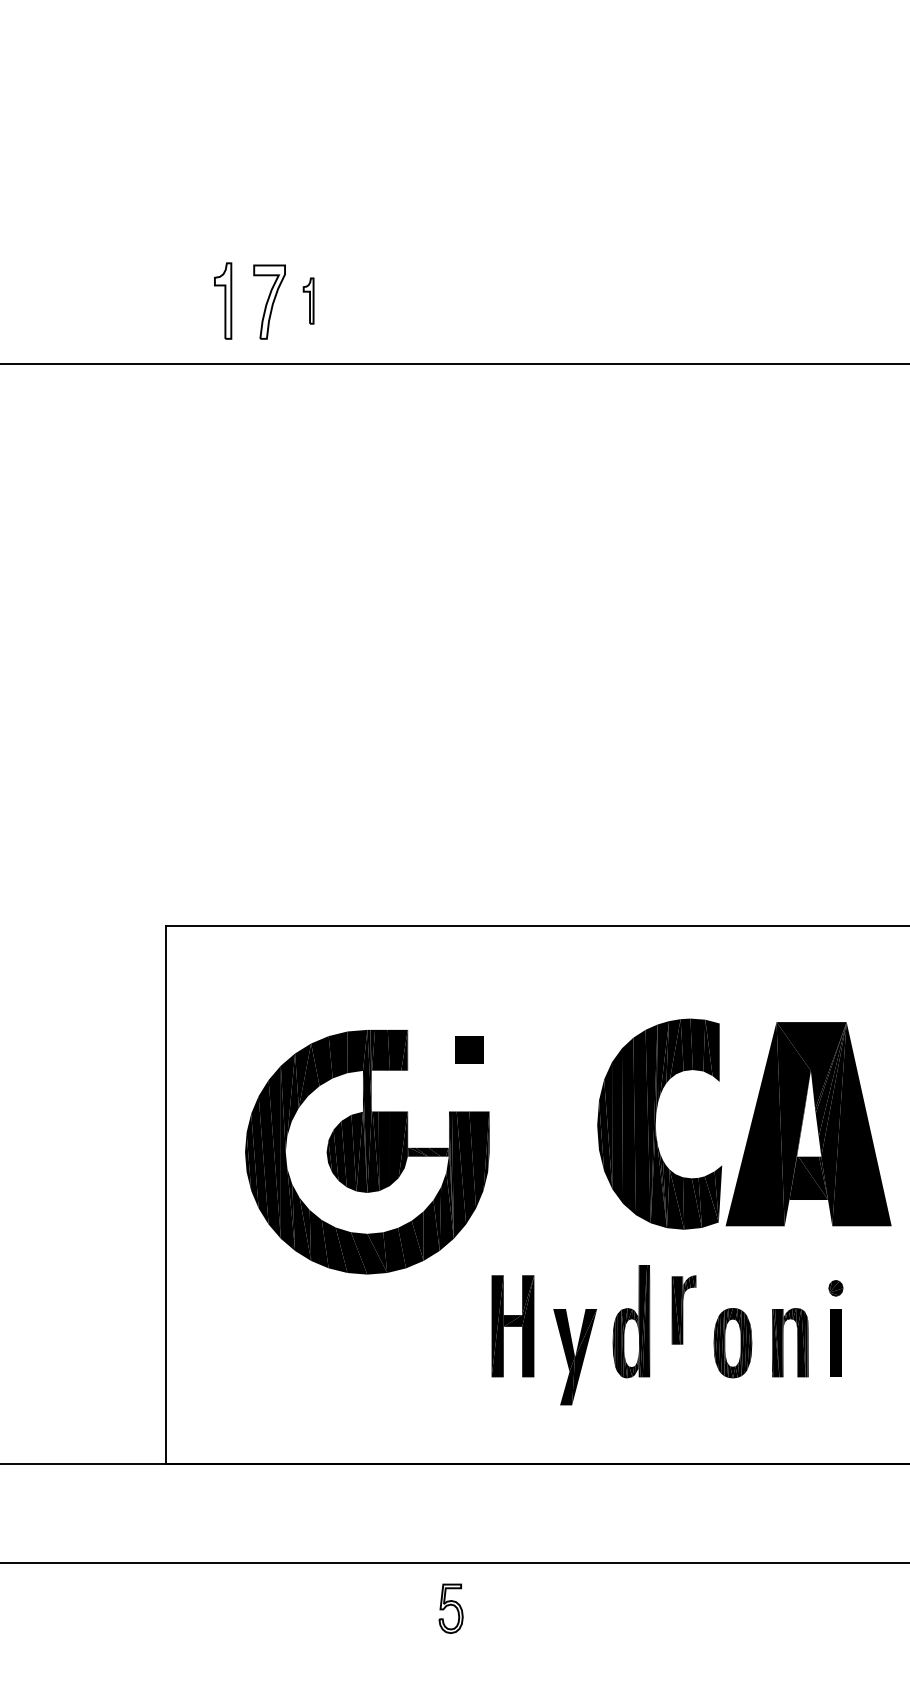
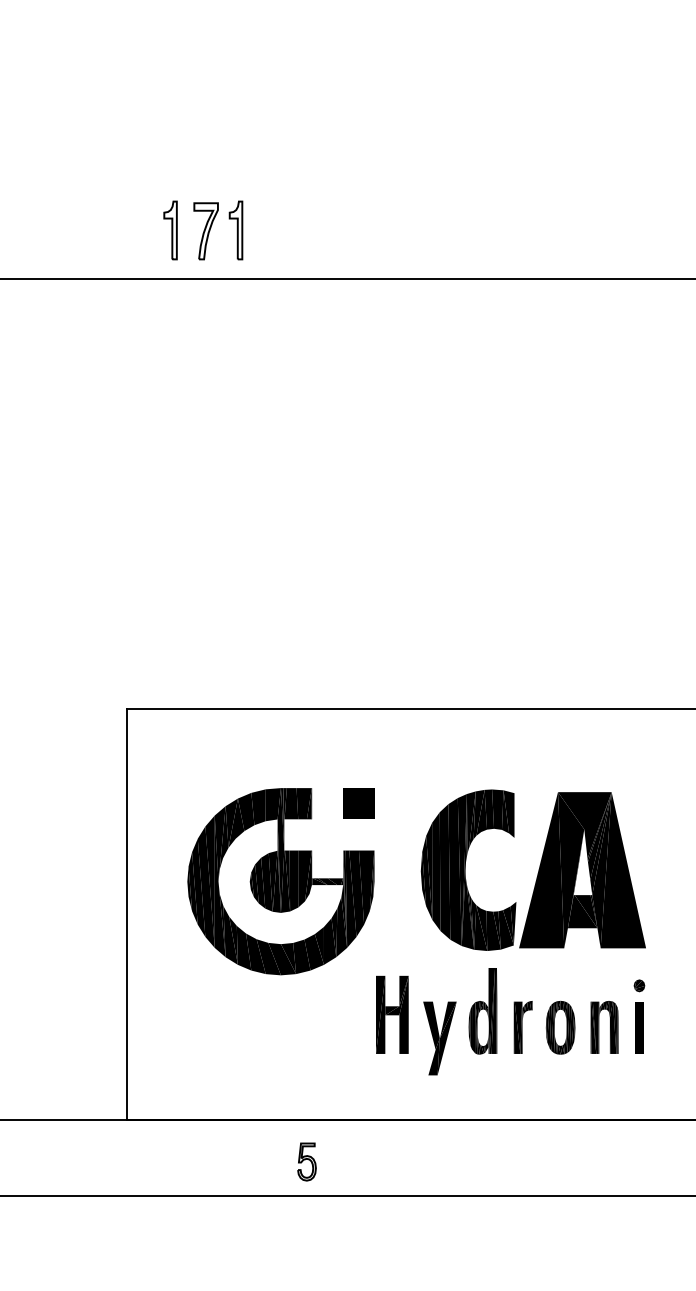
part: (307, 301) -> (235, 230), size x1.67
part: (468, 1050) -> (358, 803), size x1.43
part: (743, 1123) -> (532, 869), moved
part: (683, 1310) -> (522, 1027), moved
part: (450, 1608) -> (306, 1161), moved

